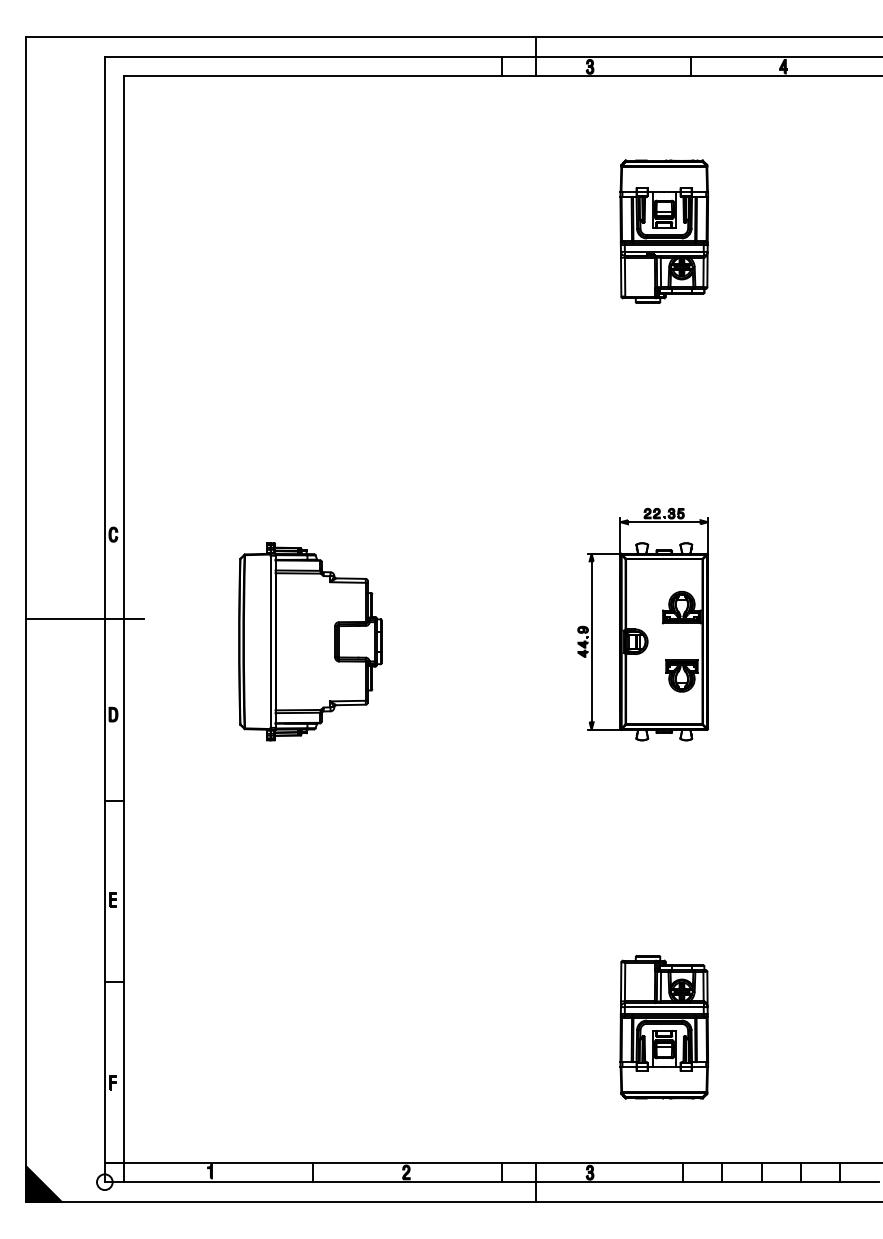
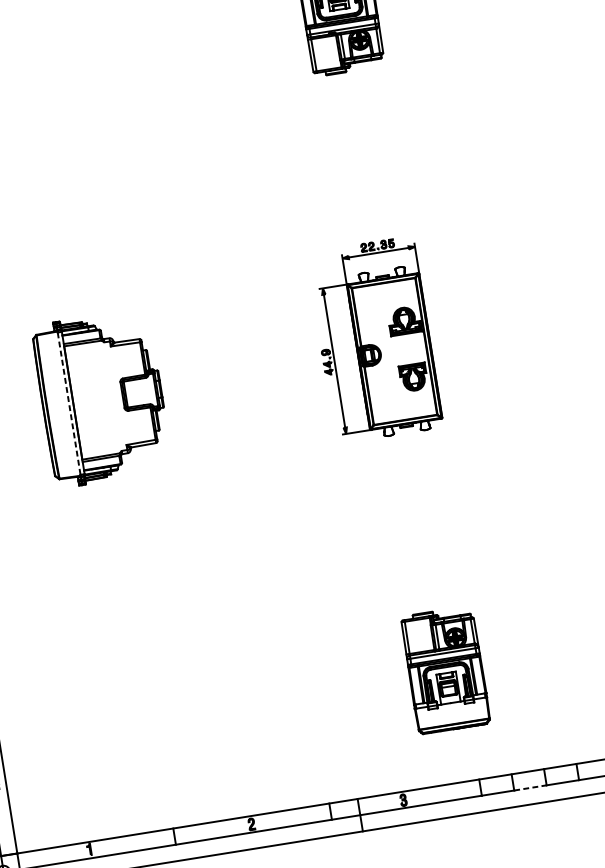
line: (270, 642) -> (69, 404), solid -> dashed
line: (742, 1182) -> (530, 788), solid -> dashed

